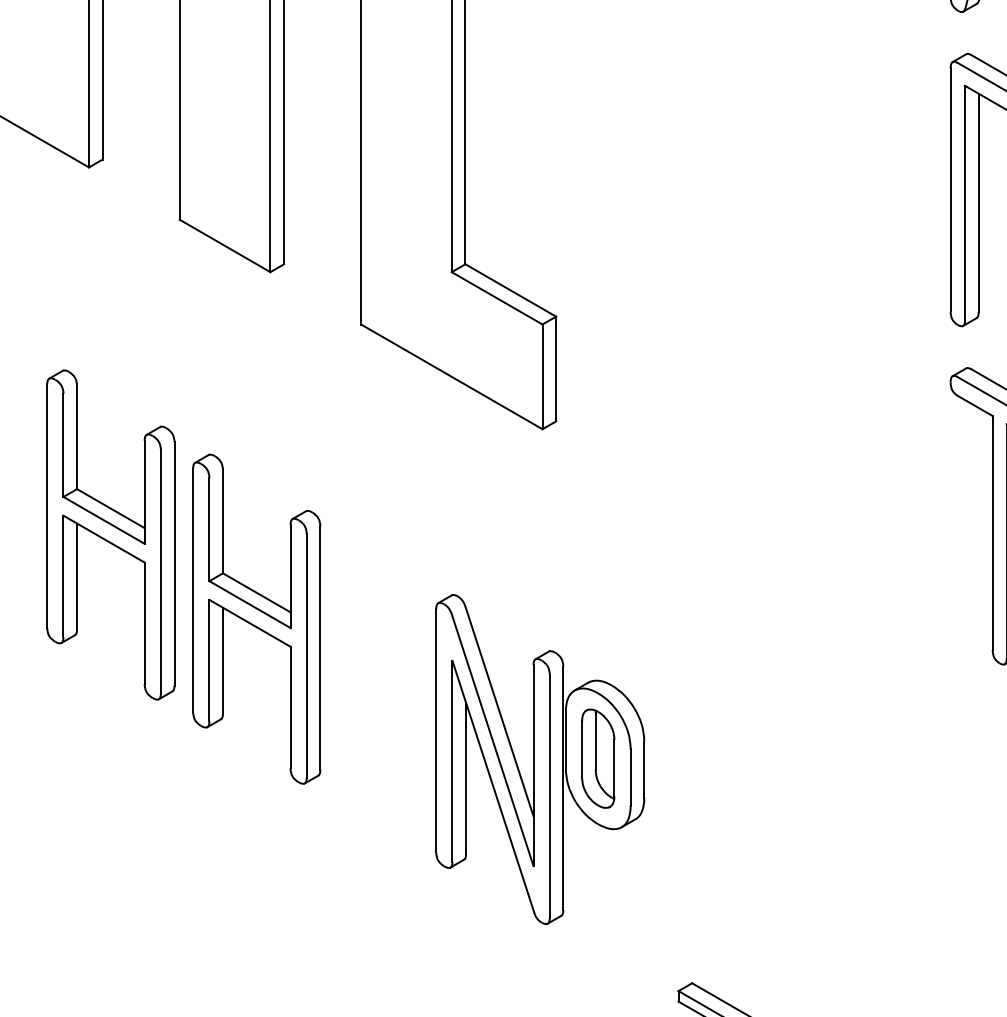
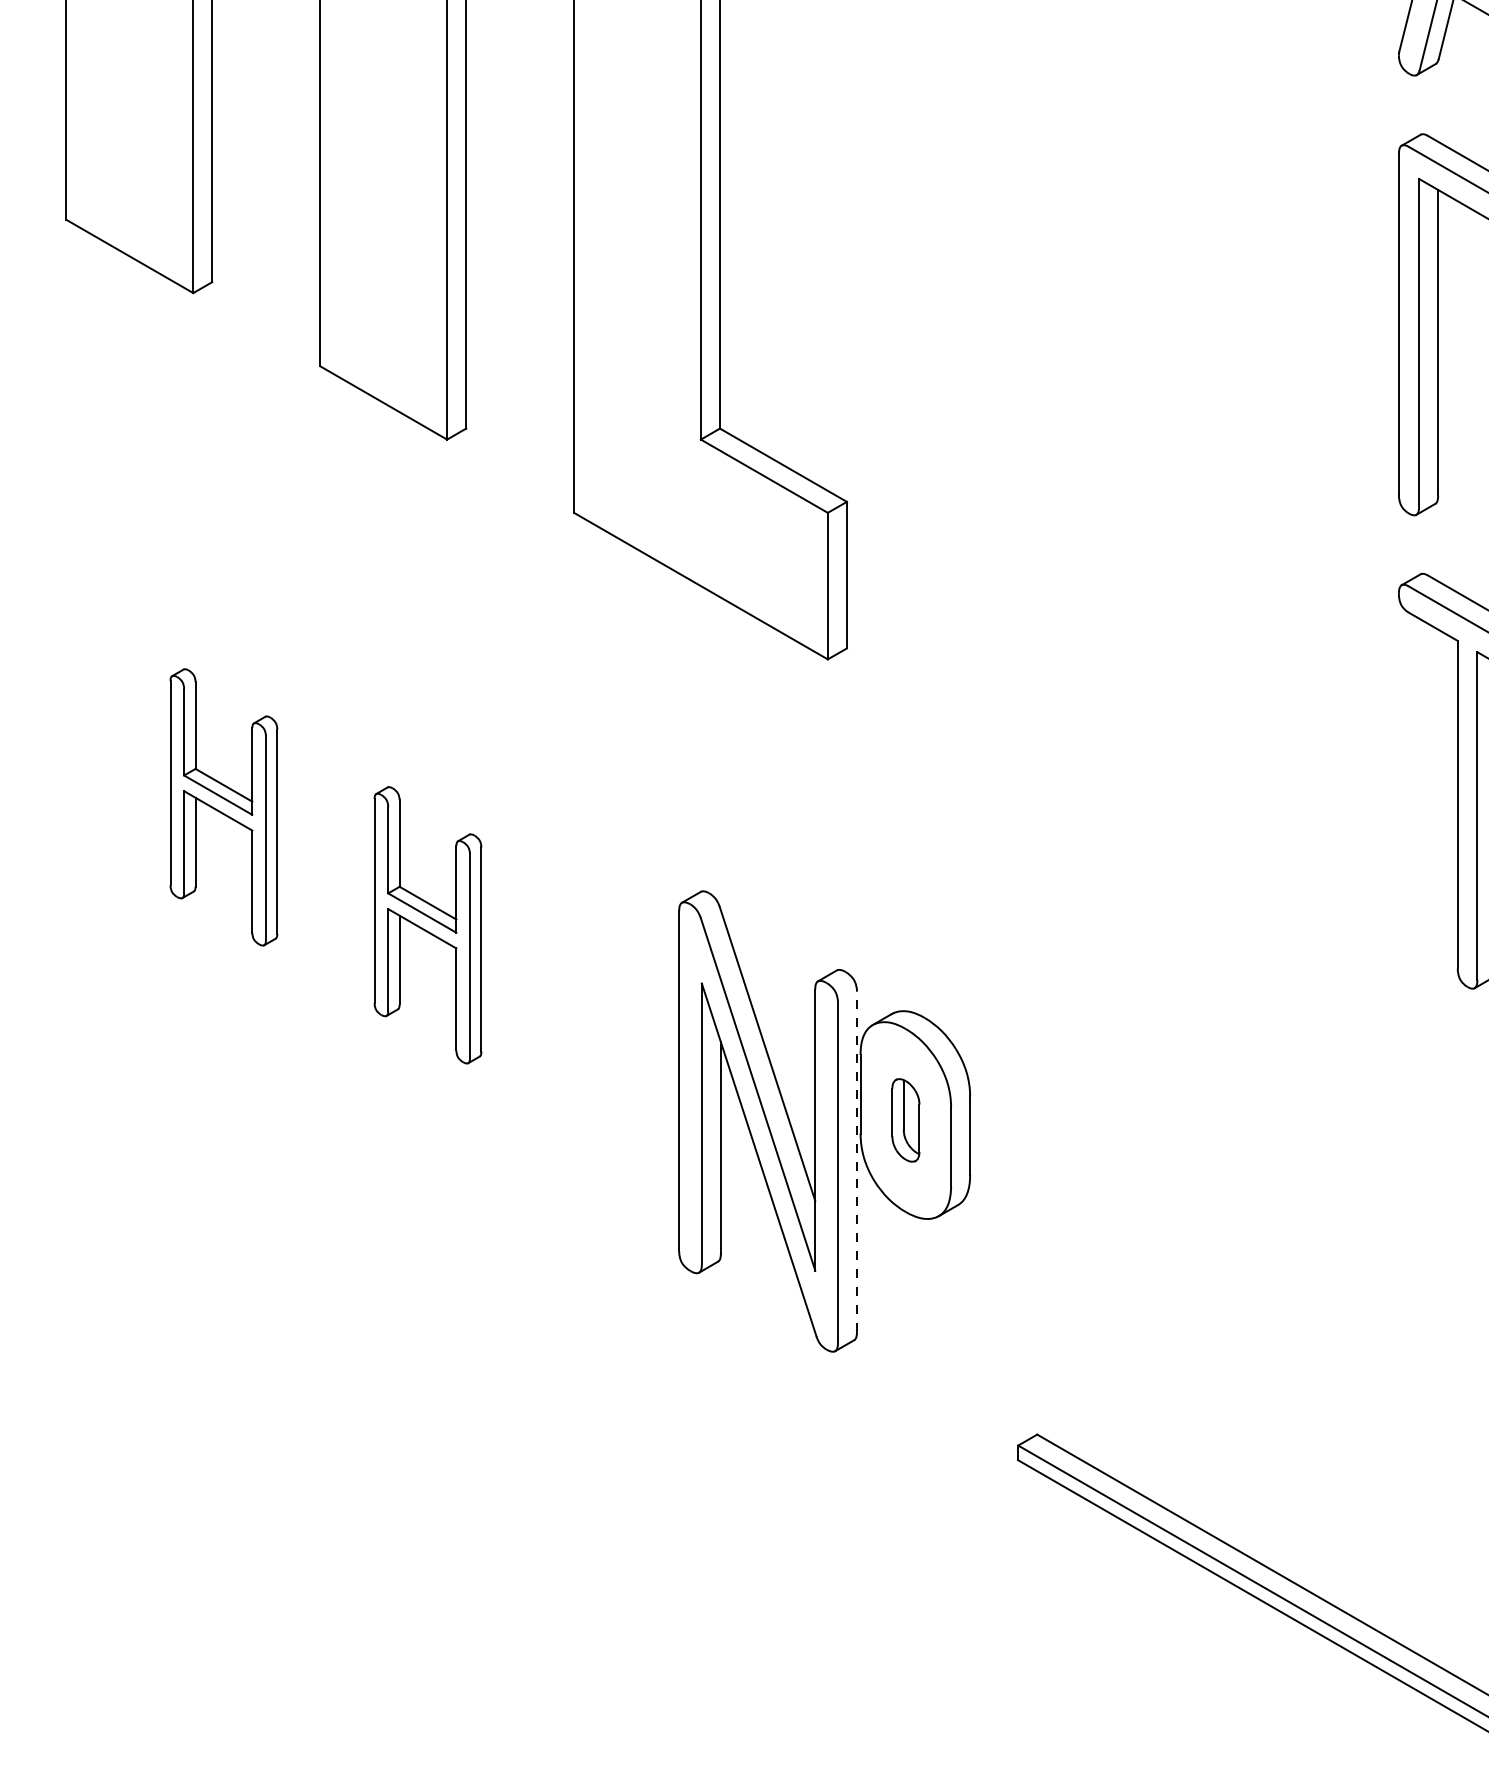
part: (110, 535) -> (223, 807), size x0.6
part: (256, 619) -> (427, 925), size x0.6
part: (598, 758) -> (905, 1120), size x0.6
line: (562, 788) -> (856, 1161), solid -> dashed

